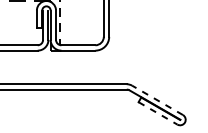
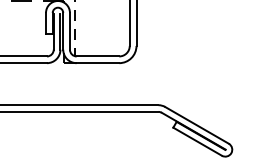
line: (157, 100) -> (197, 125), dashed -> solid
line: (158, 113) -> (198, 141), dashed -> solid

